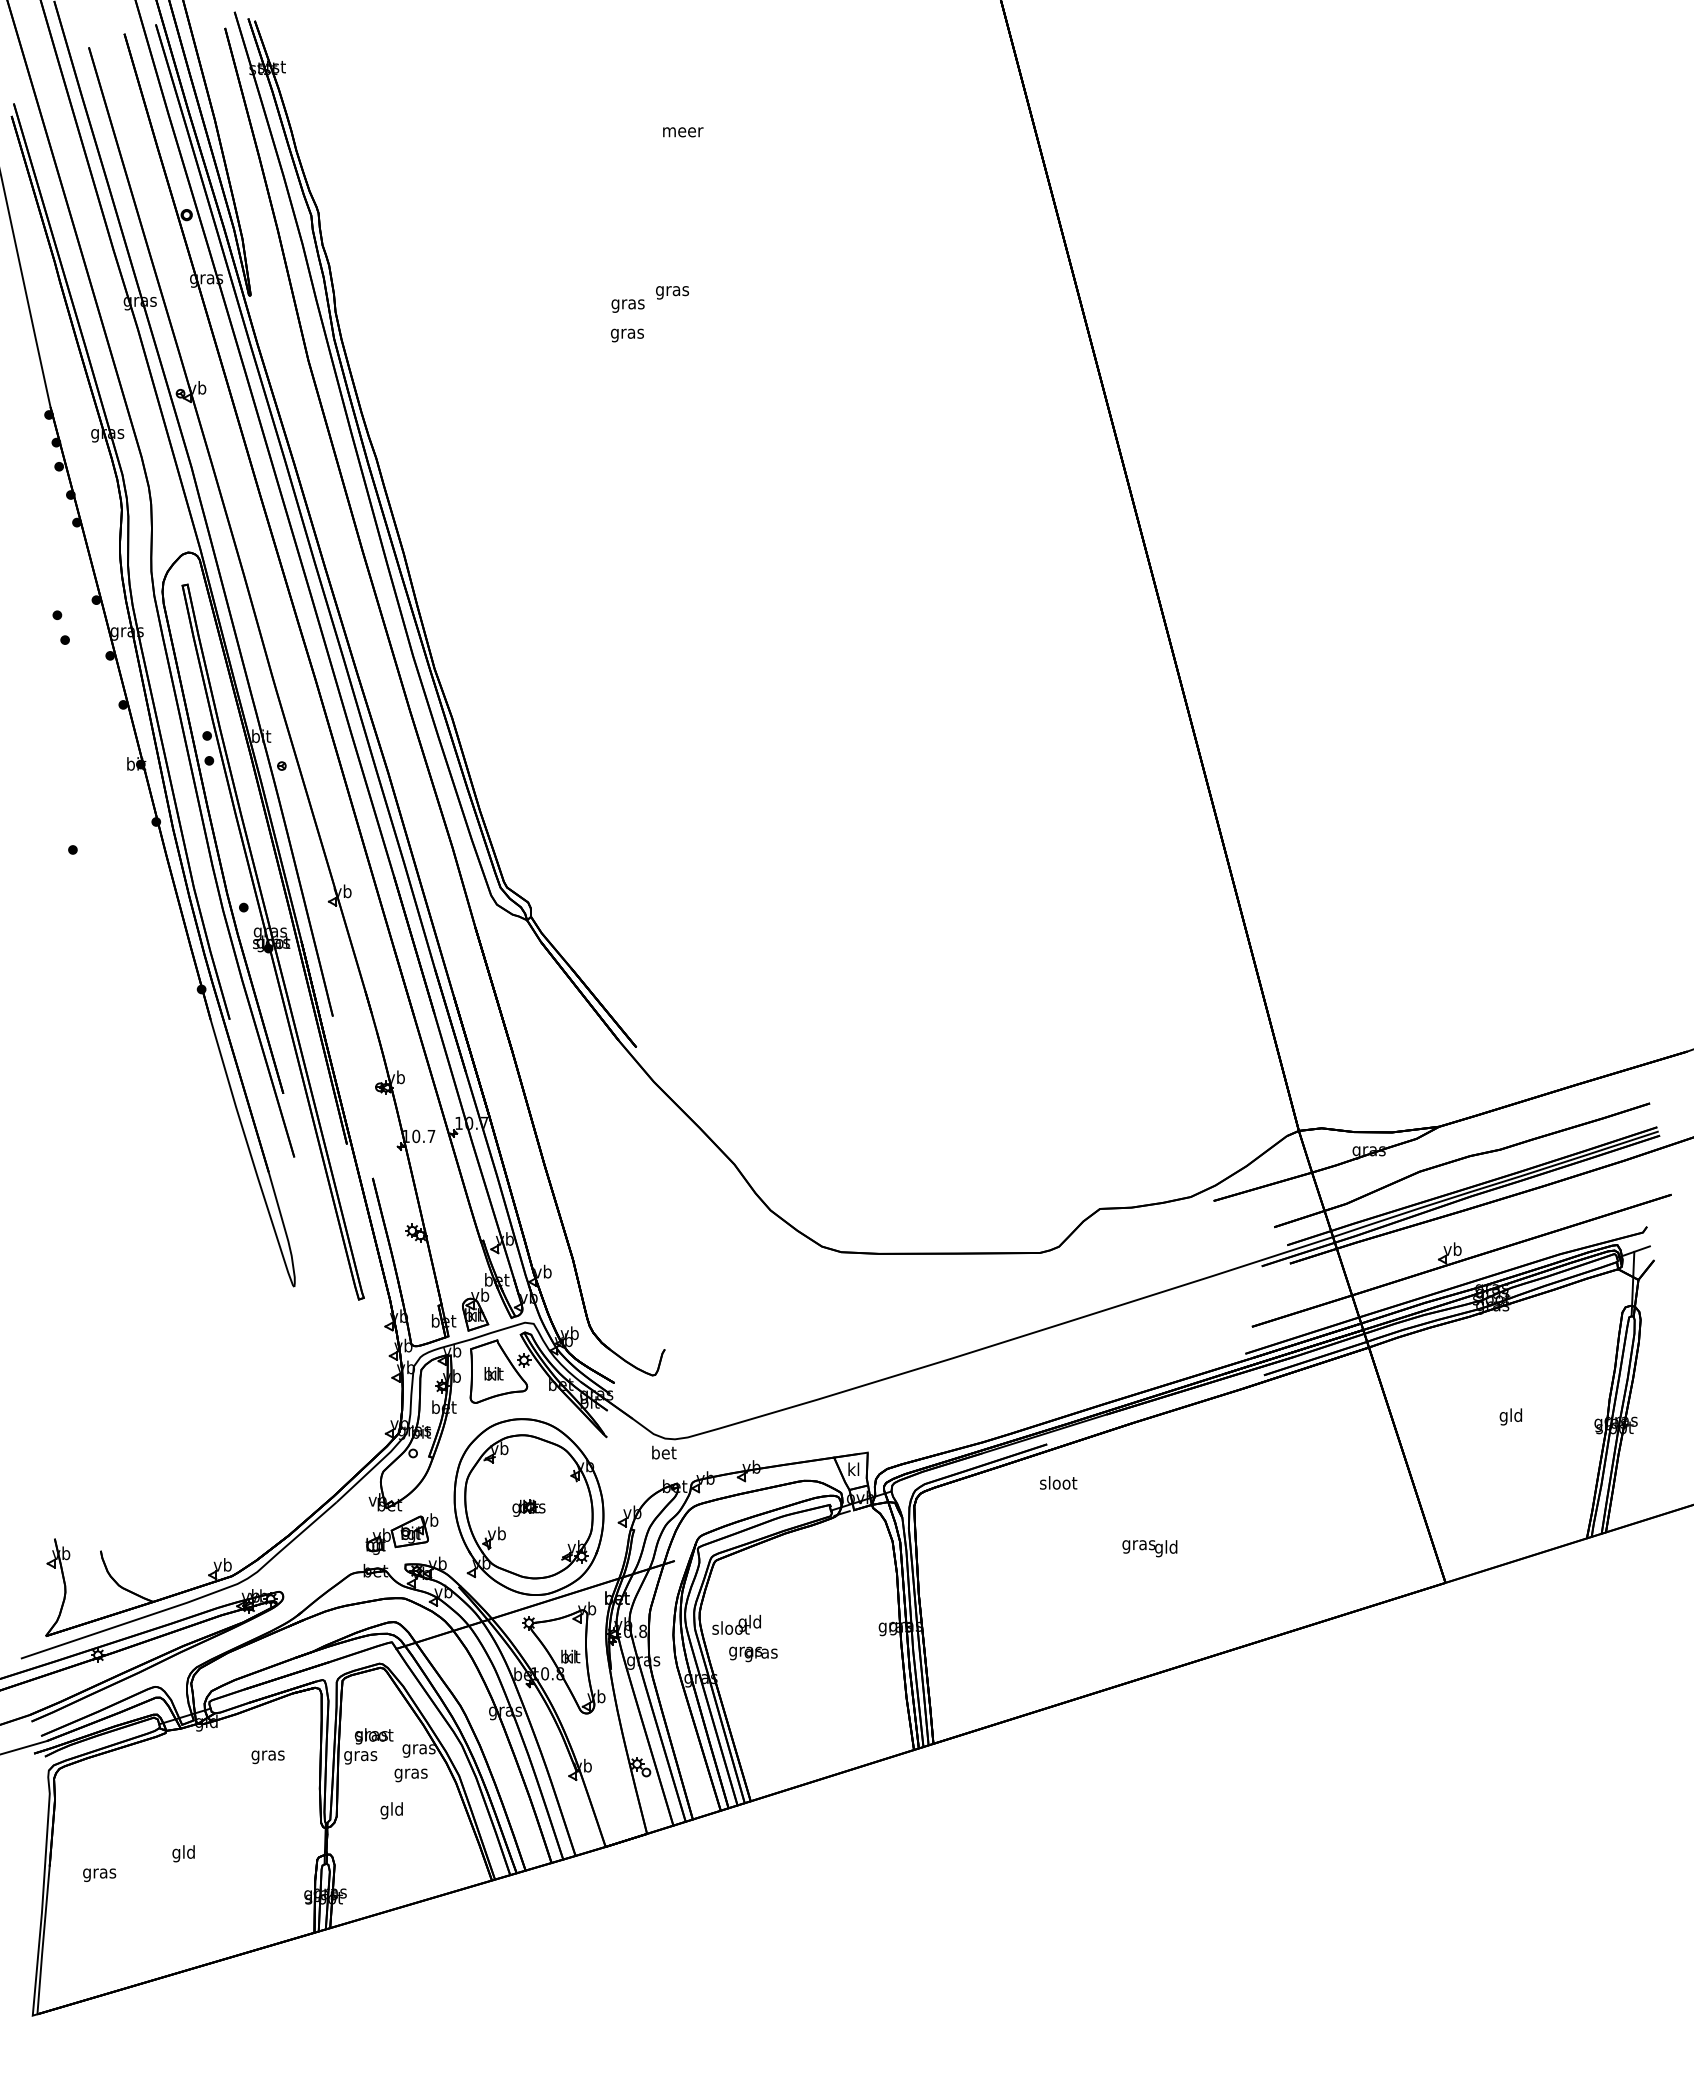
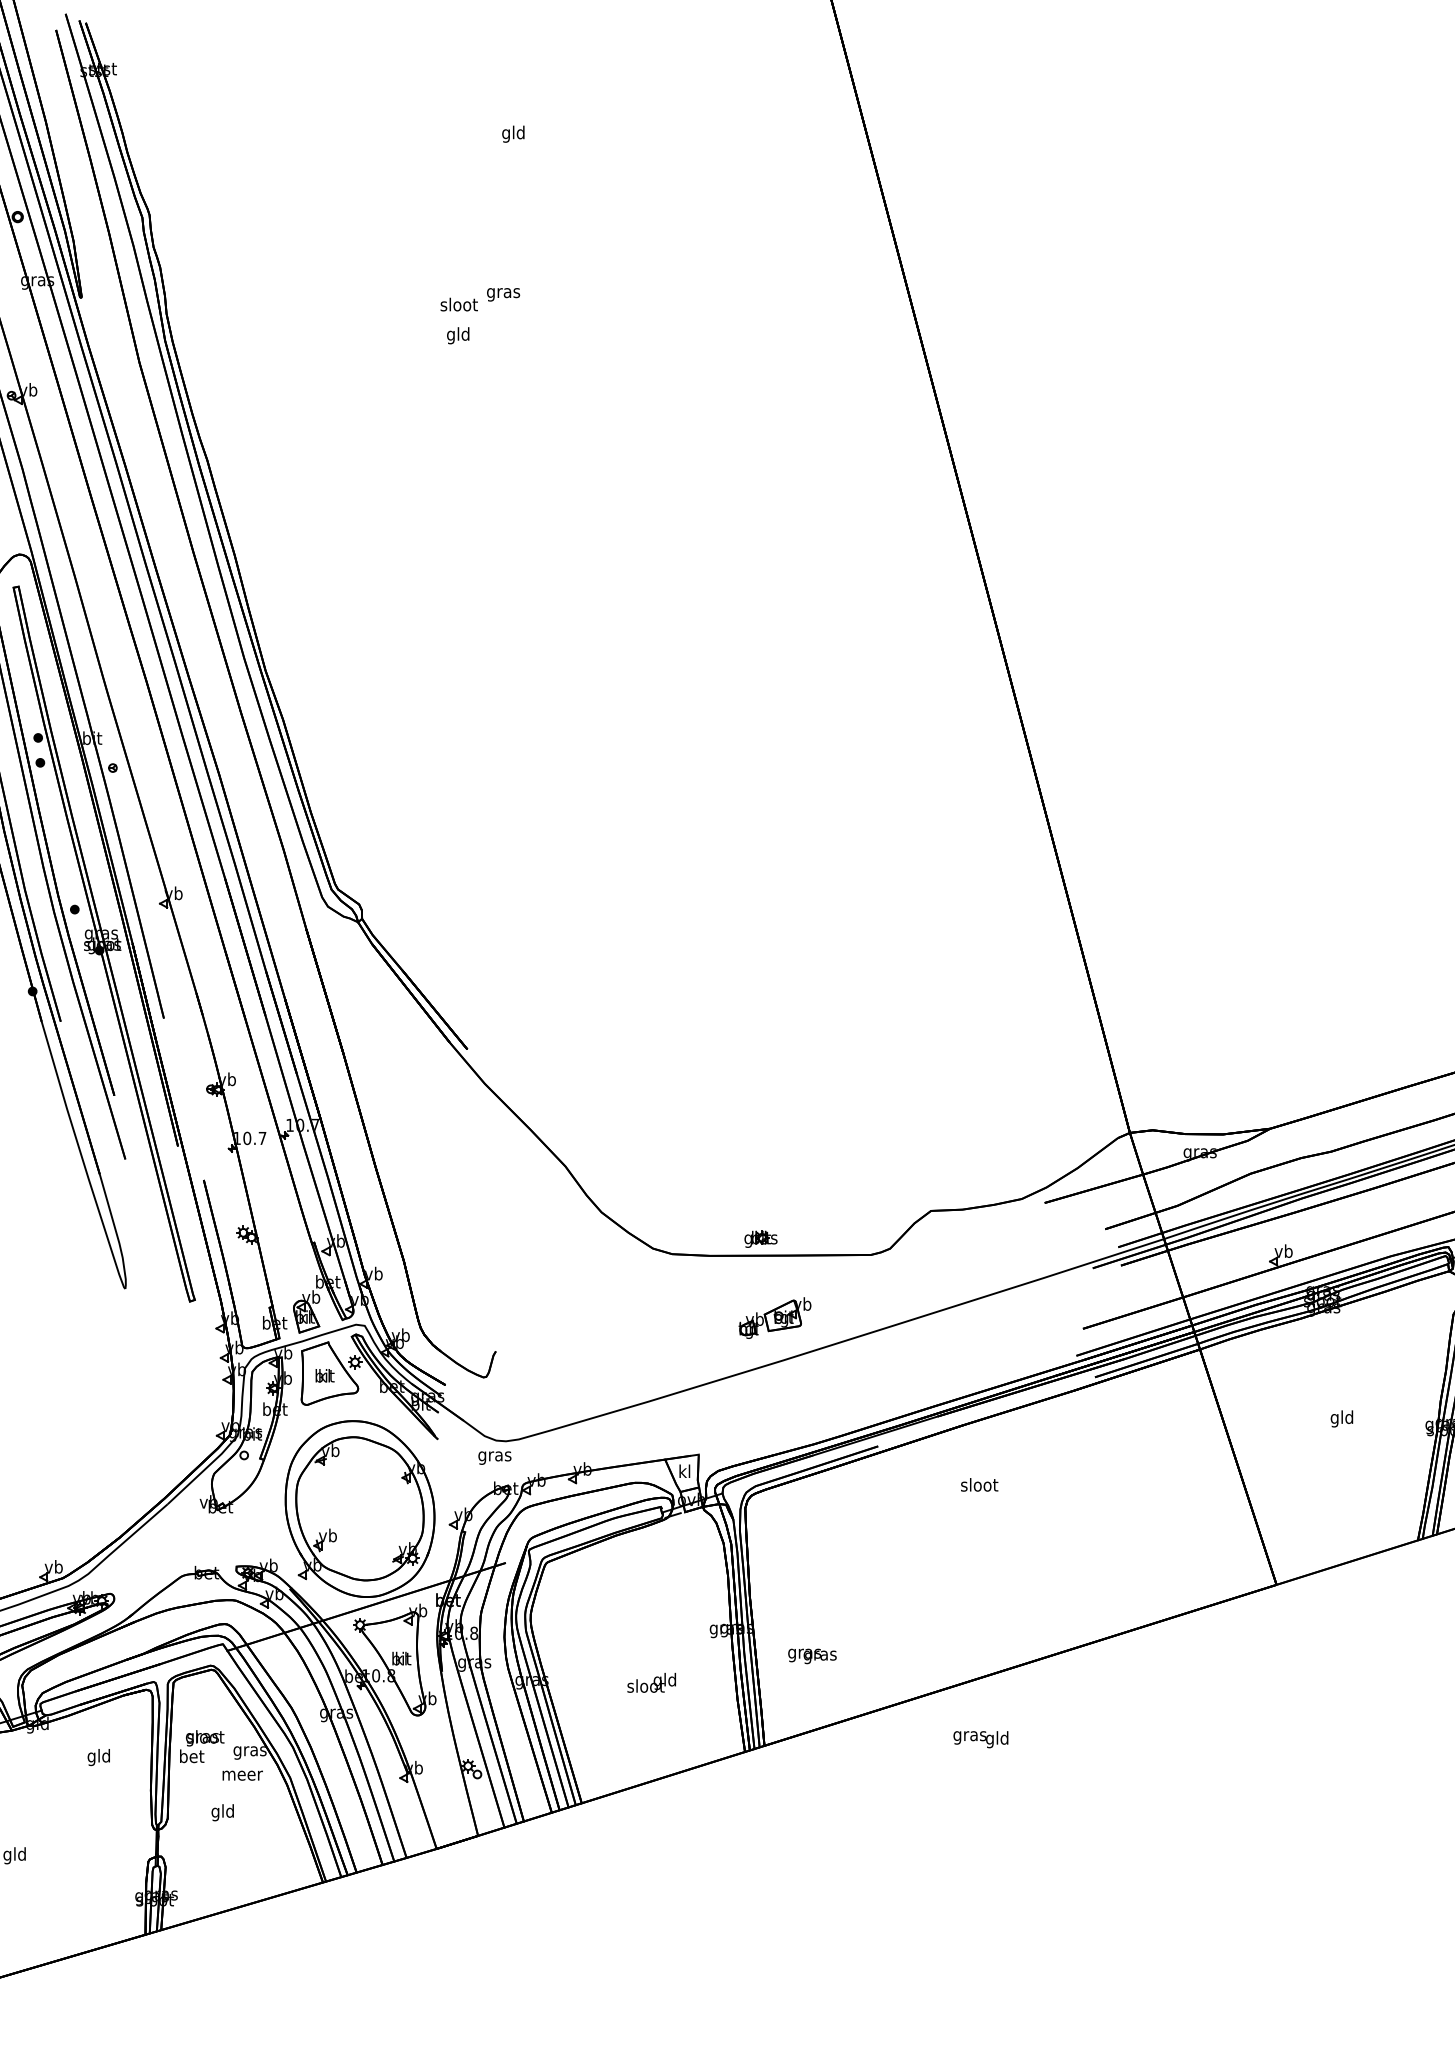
text: (683, 131) -> (514, 133), meer -> gld
text: (627, 303) -> (458, 305), gras -> sloot
text: (626, 333) -> (457, 335), gras -> gld
text: (663, 1453) -> (494, 1455), bet -> gras
text: (1058, 1482) -> (979, 1484), moved
part: (528, 1507) -> (760, 1238), moved
part: (401, 1533) -> (774, 1317), moved
text: (1149, 1548) -> (980, 1739), moved
text: (736, 1624) -> (651, 1682), moved
text: (753, 1654) -> (812, 1656), moved
text: (267, 1755) -> (98, 1757), gras -> gld
text: (360, 1755) -> (191, 1757), gras -> bet
text: (411, 1775) -> (242, 1777), gras -> meer

